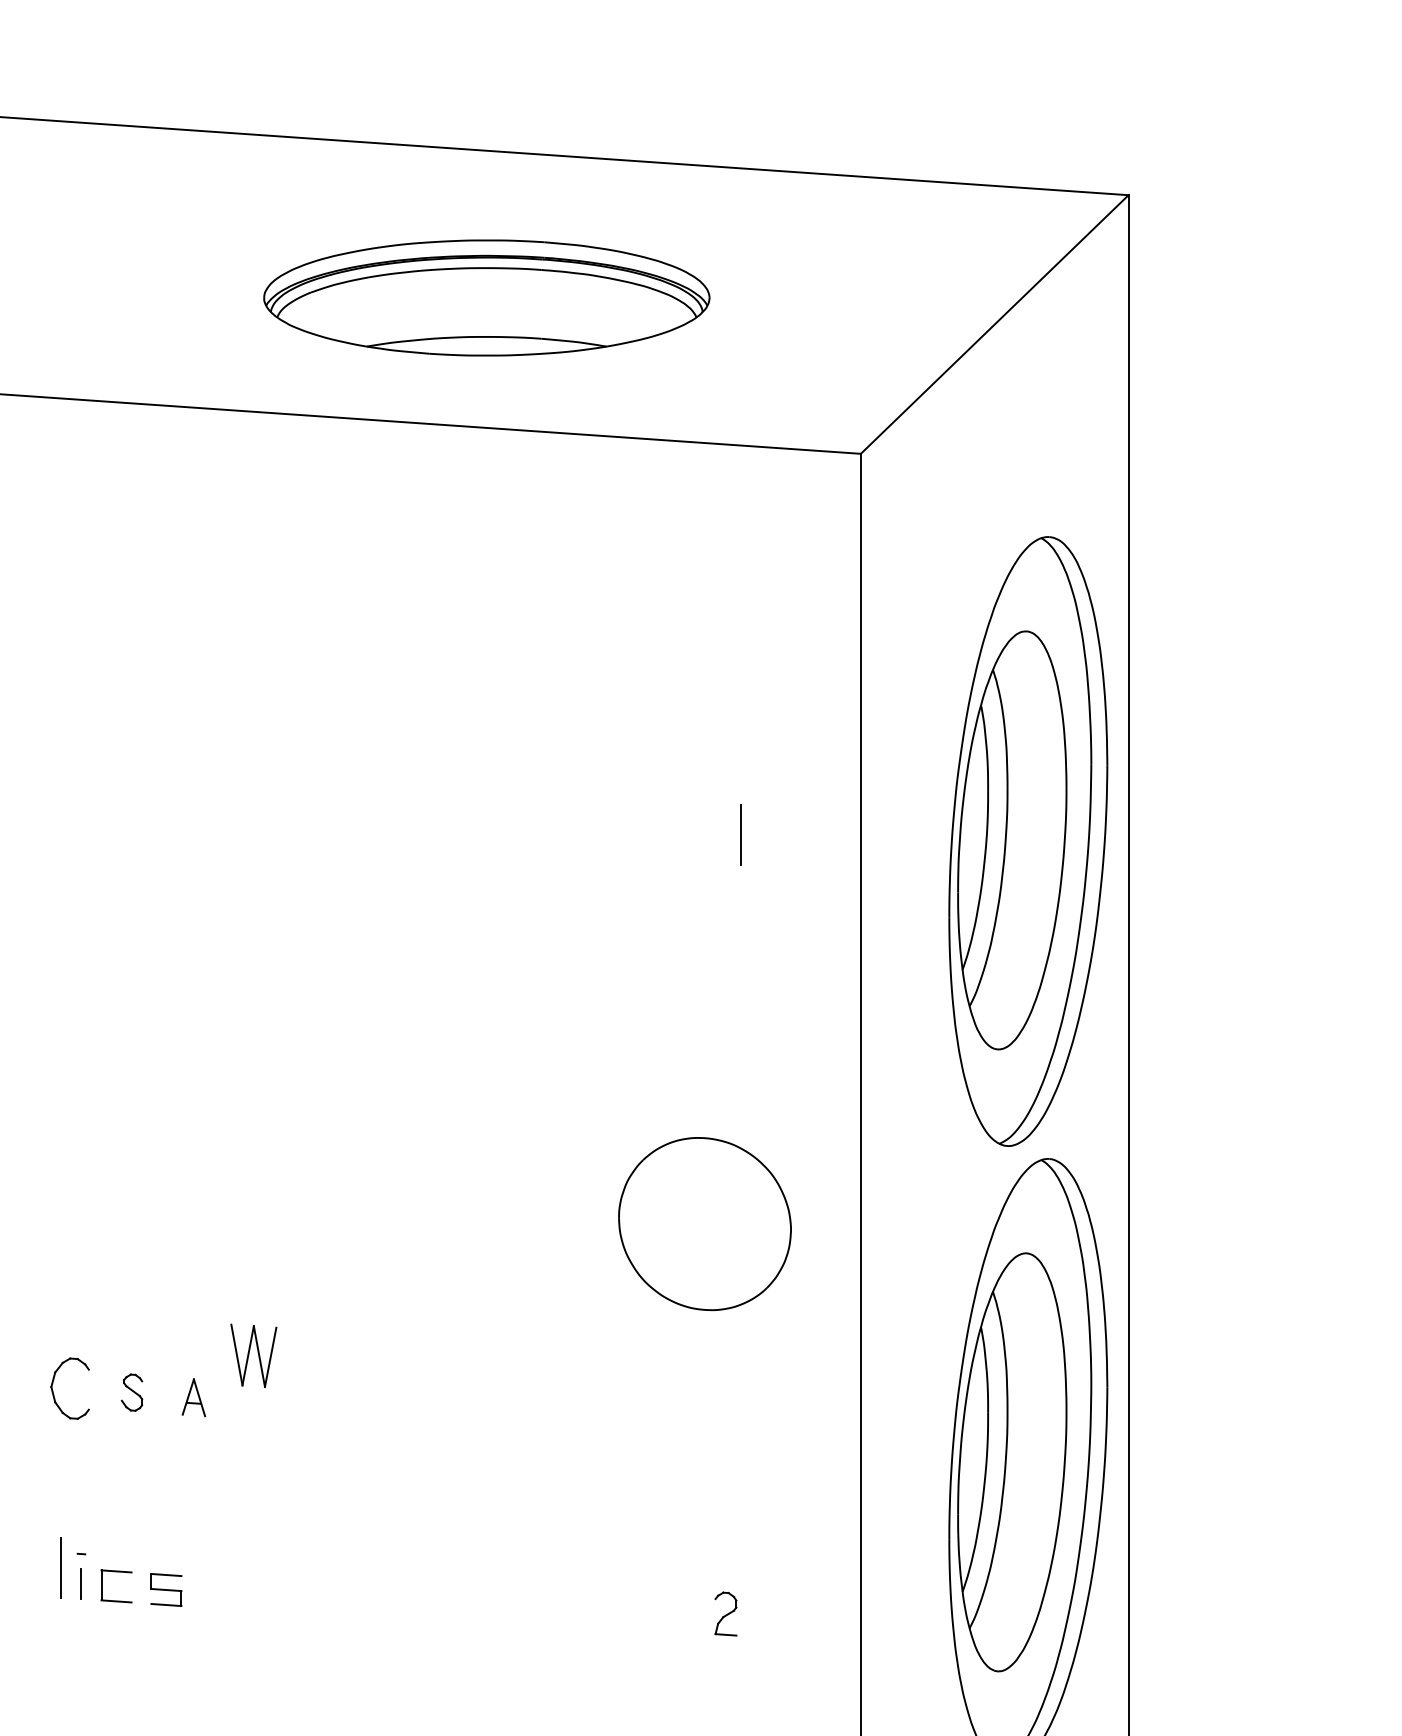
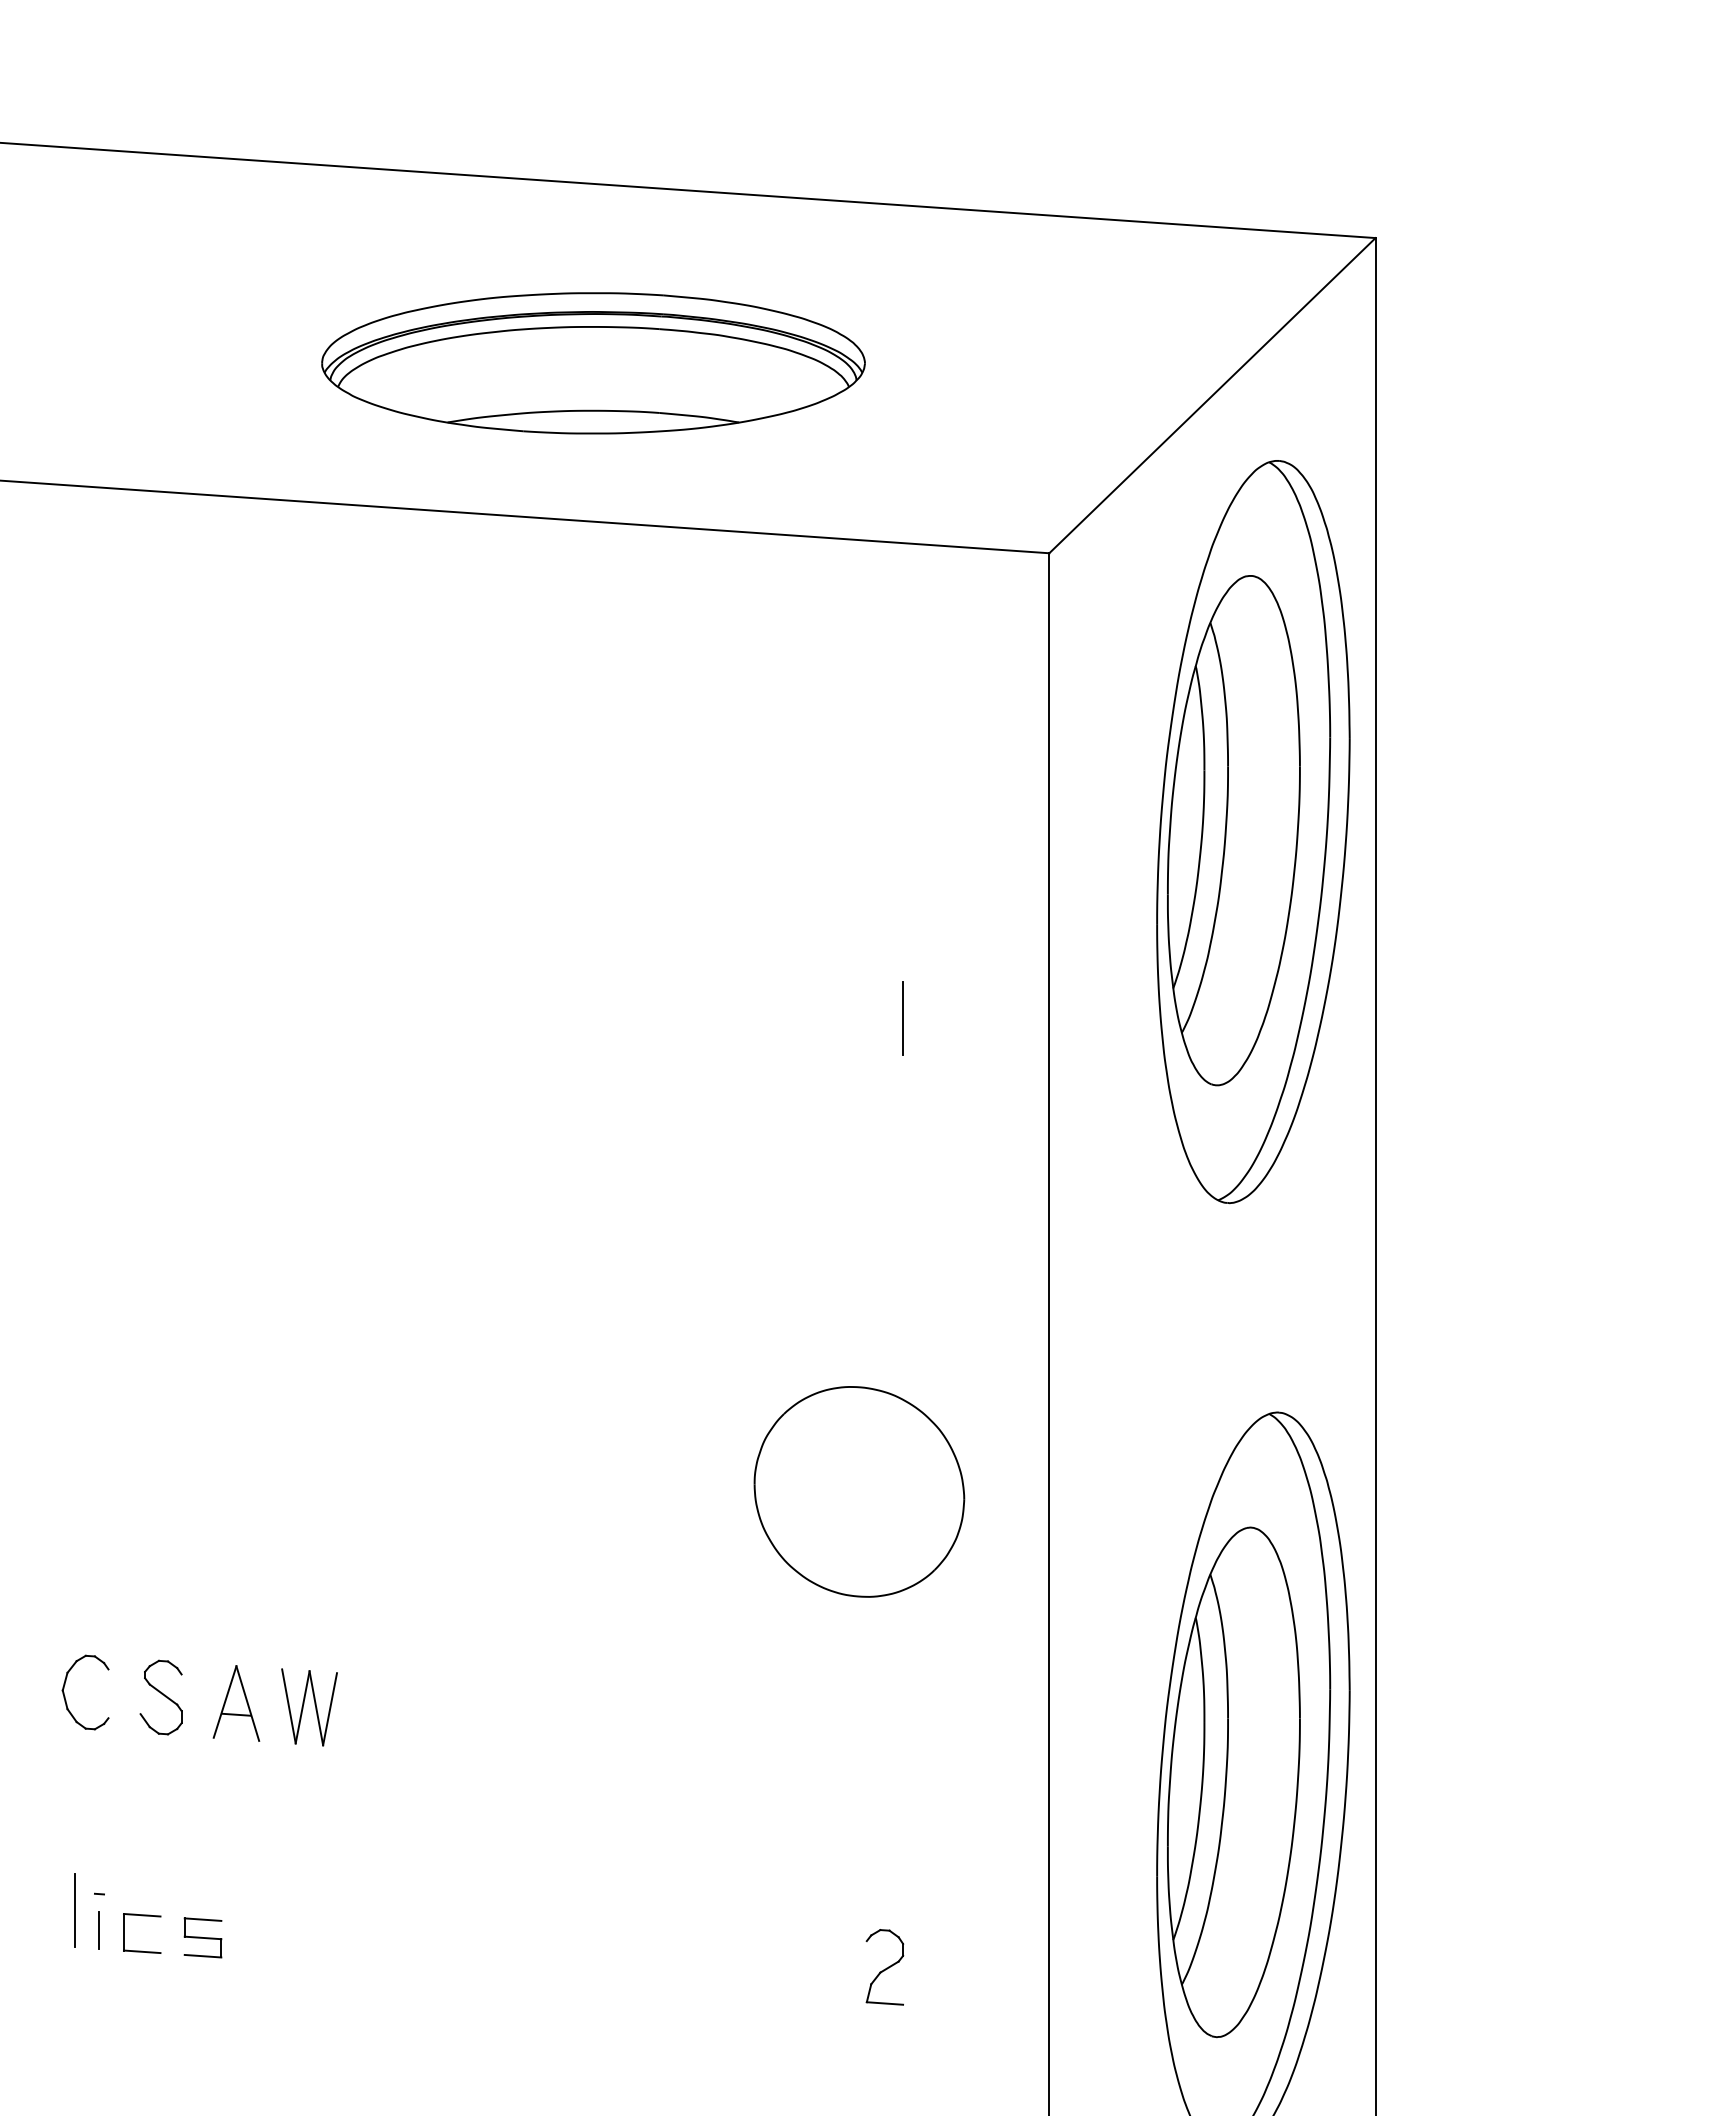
part: (1028, 841) -> (1253, 831), moved
part: (253, 1355) -> (309, 1706), moved
part: (131, 1392) -> (160, 1697), size x1.67
part: (193, 1397) -> (236, 1703), size x1.67
part: (725, 1613) -> (884, 1966), size x1.43

